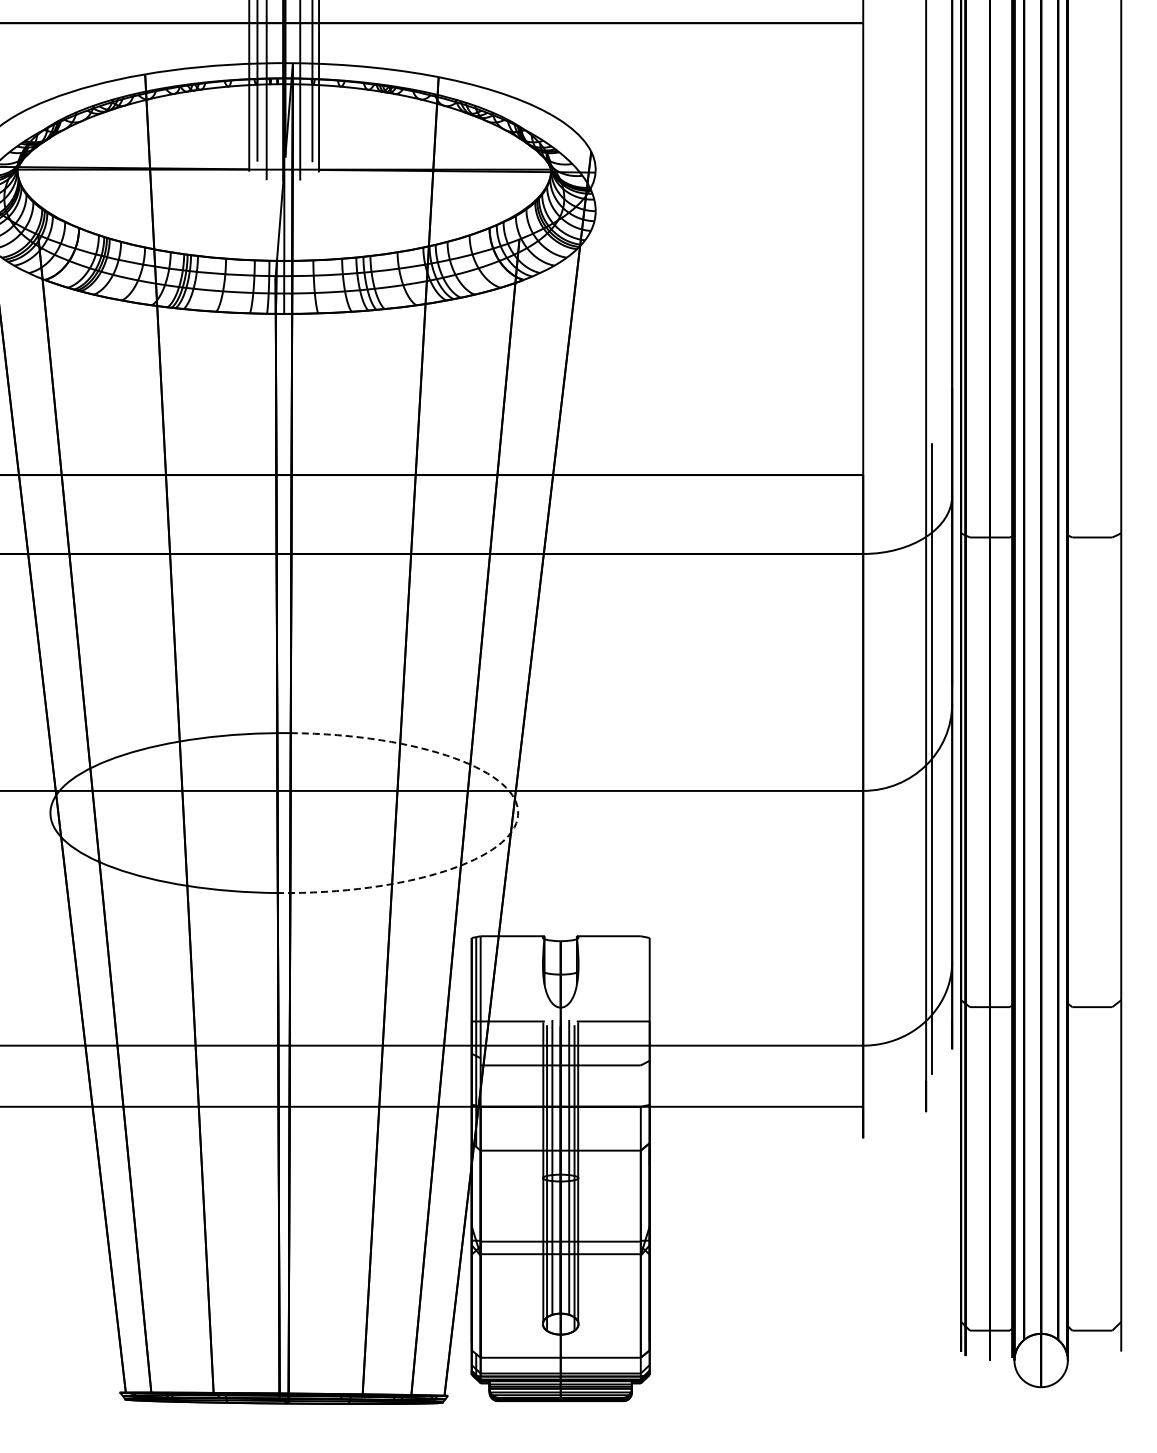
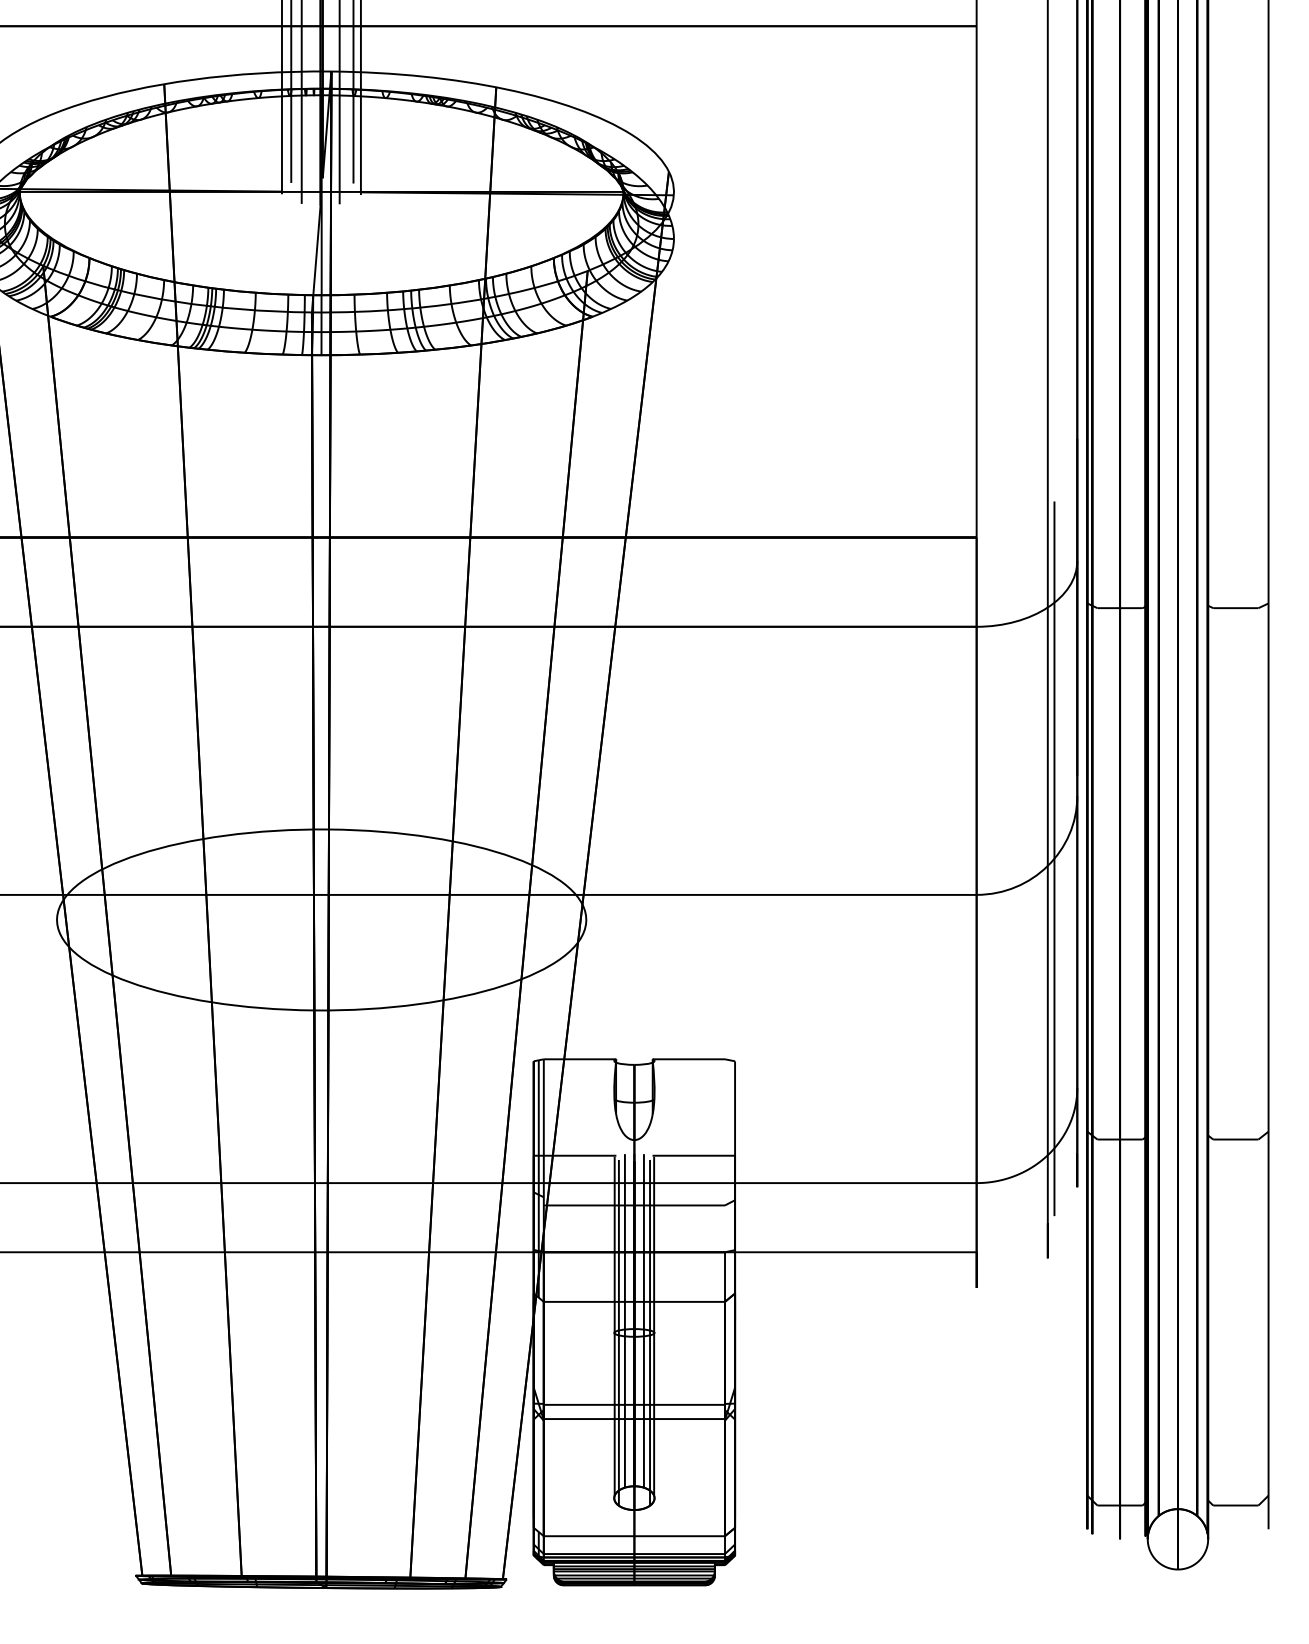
arc: (517, 816) -> (585, 923), dashed -> solid

